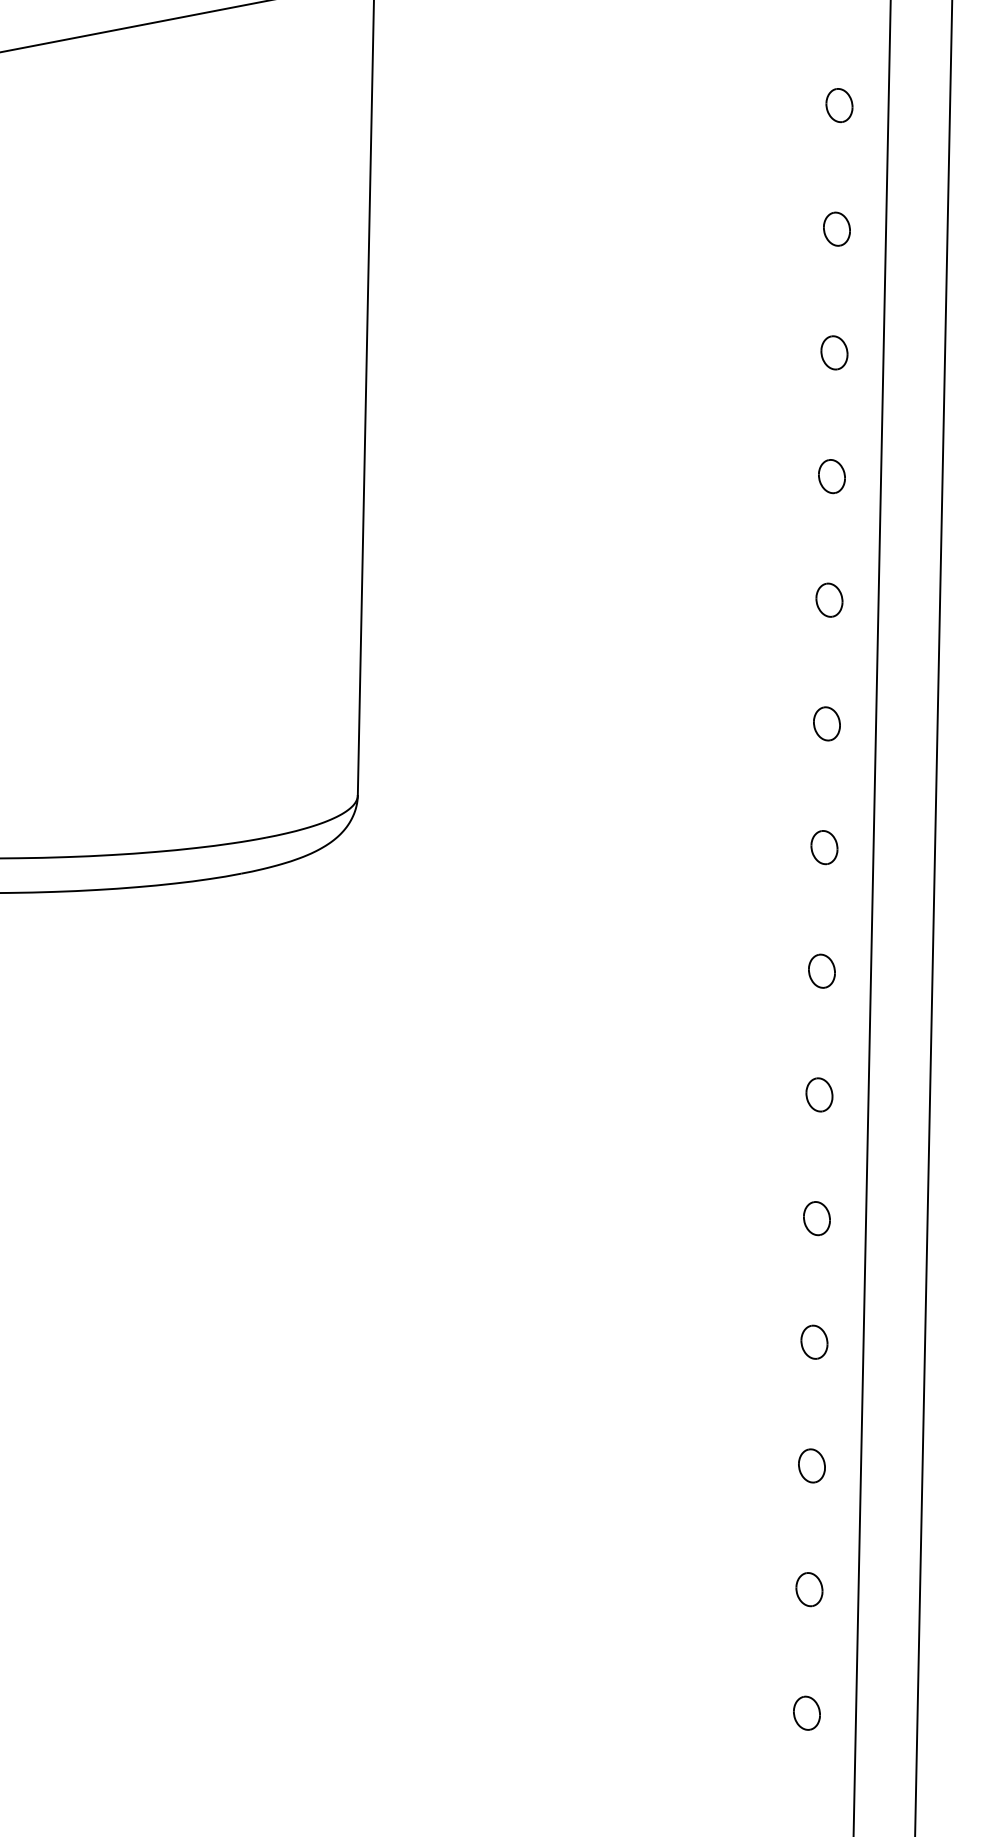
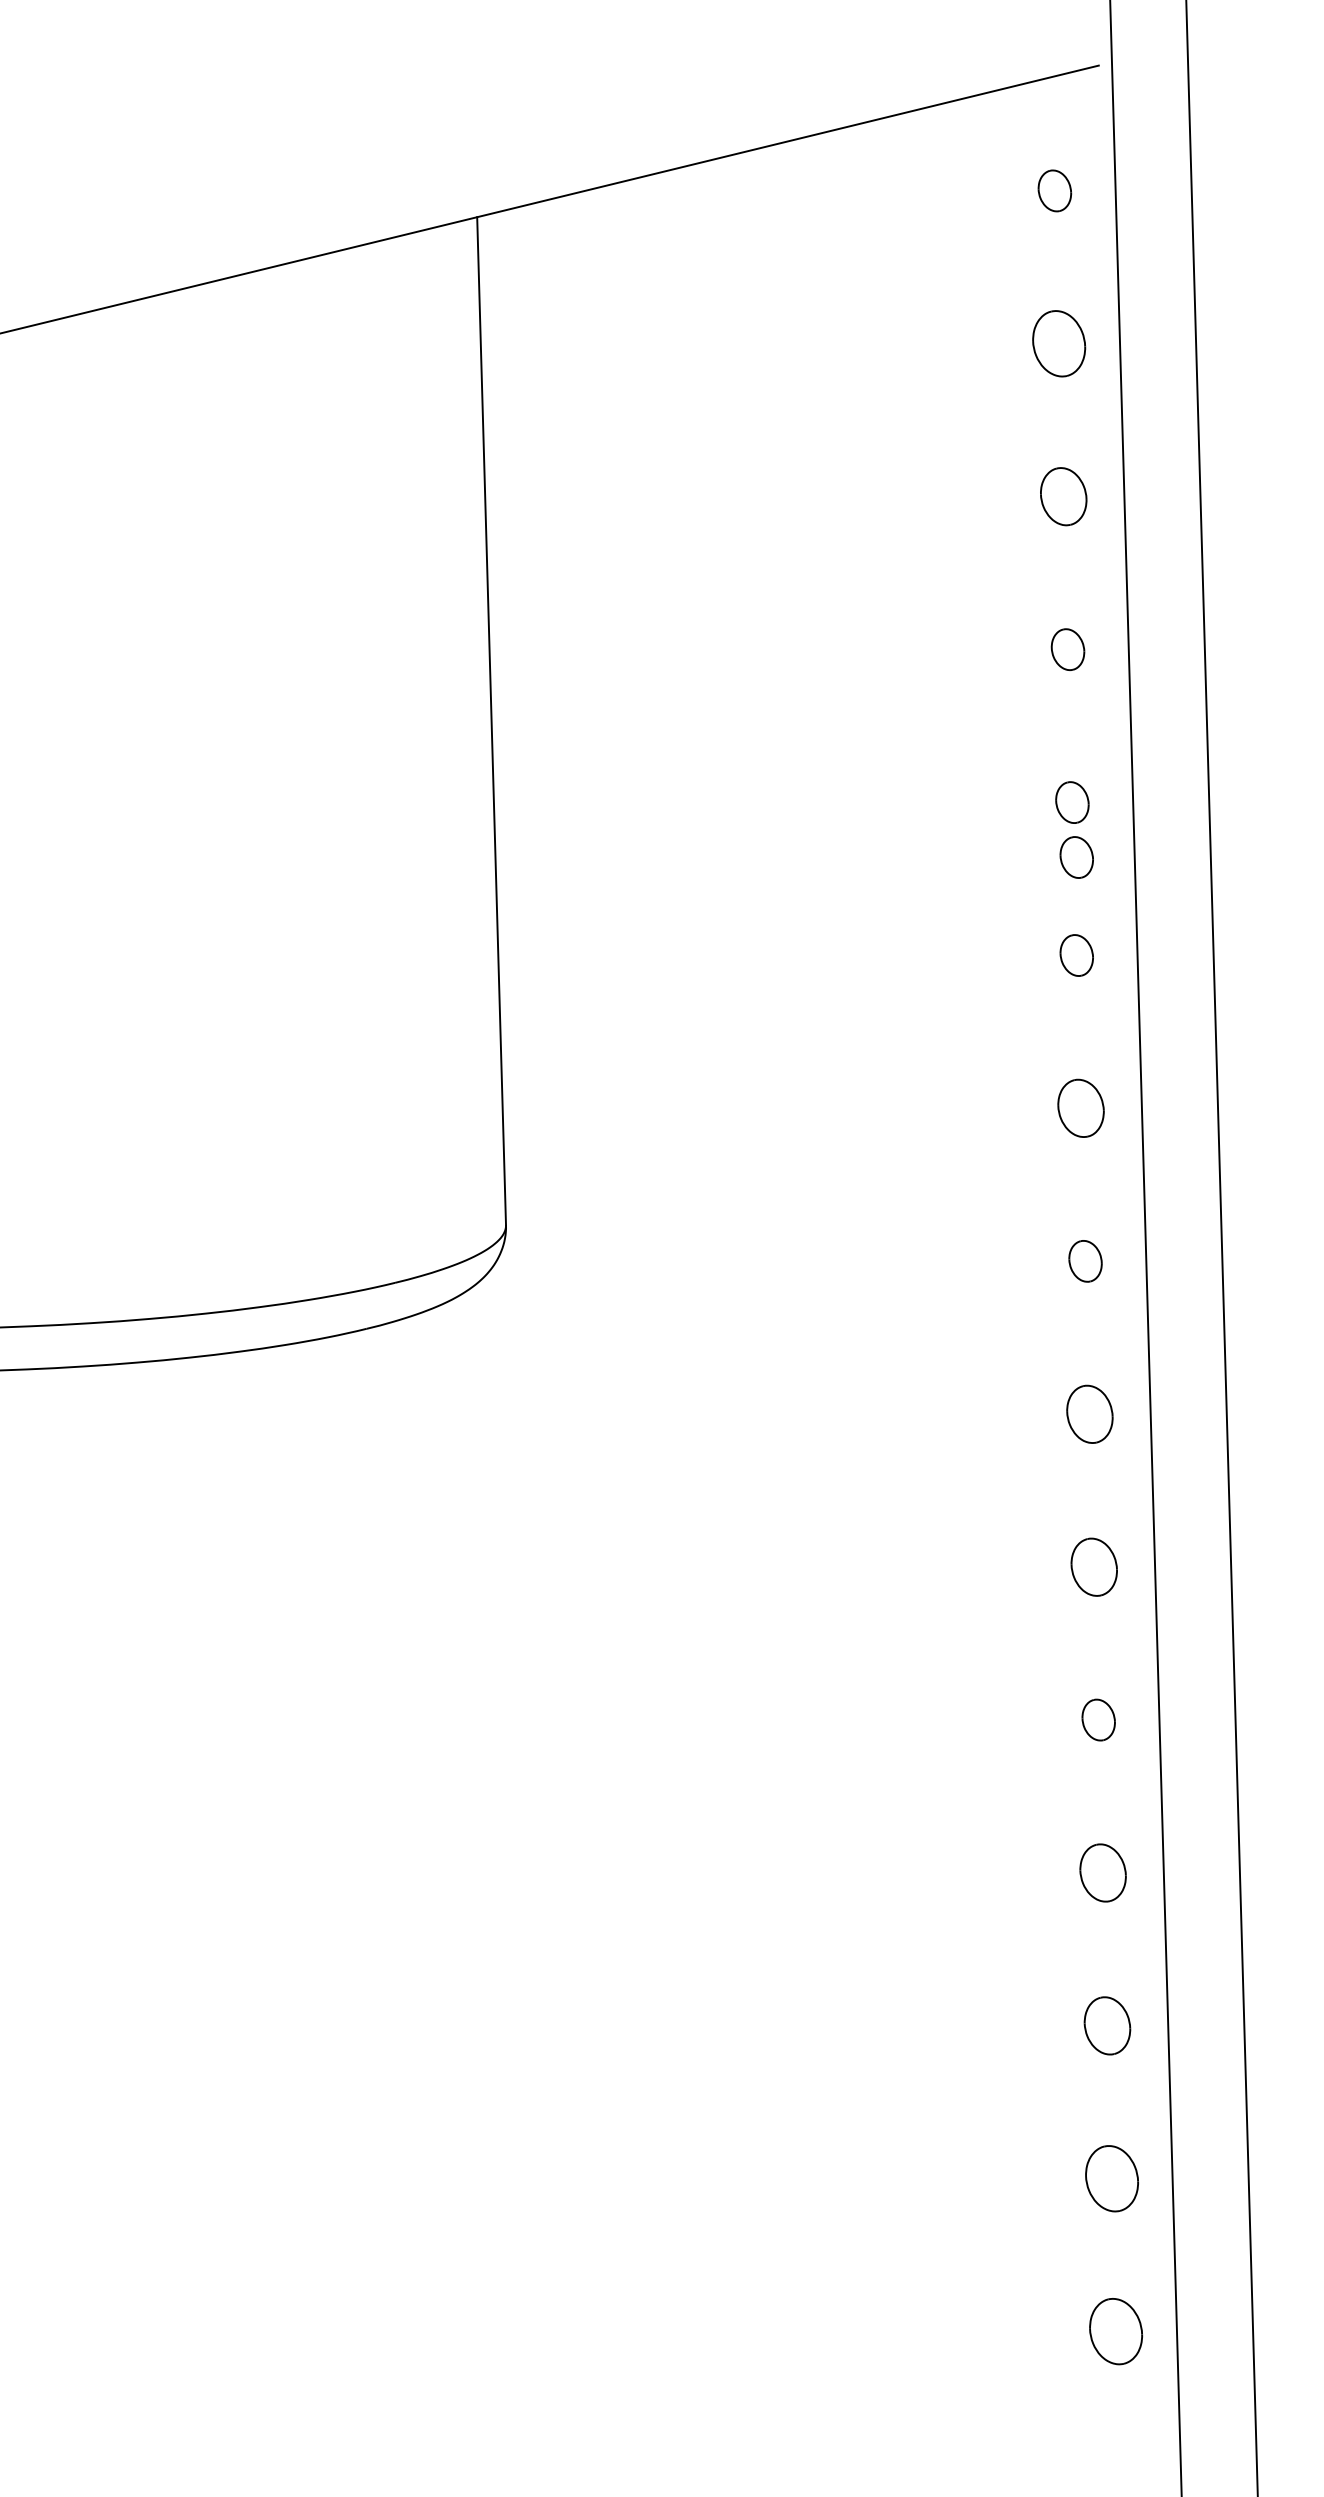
part: (839, 105) -> (1059, 343), size x1.6
part: (836, 229) -> (1063, 496), size x1.4
part: (833, 521) -> (1076, 857), added
part: (827, 723) -> (1081, 1108), size x1.4
part: (821, 970) -> (1089, 1413), size x1.4
part: (819, 1094) -> (1094, 1566), size x1.4
part: (814, 1341) -> (1102, 1872), size x1.4
part: (812, 1465) -> (1107, 2025), size x1.4
part: (809, 1589) -> (1111, 2178), size x1.6
part: (807, 1713) -> (1116, 2331), size x1.6

